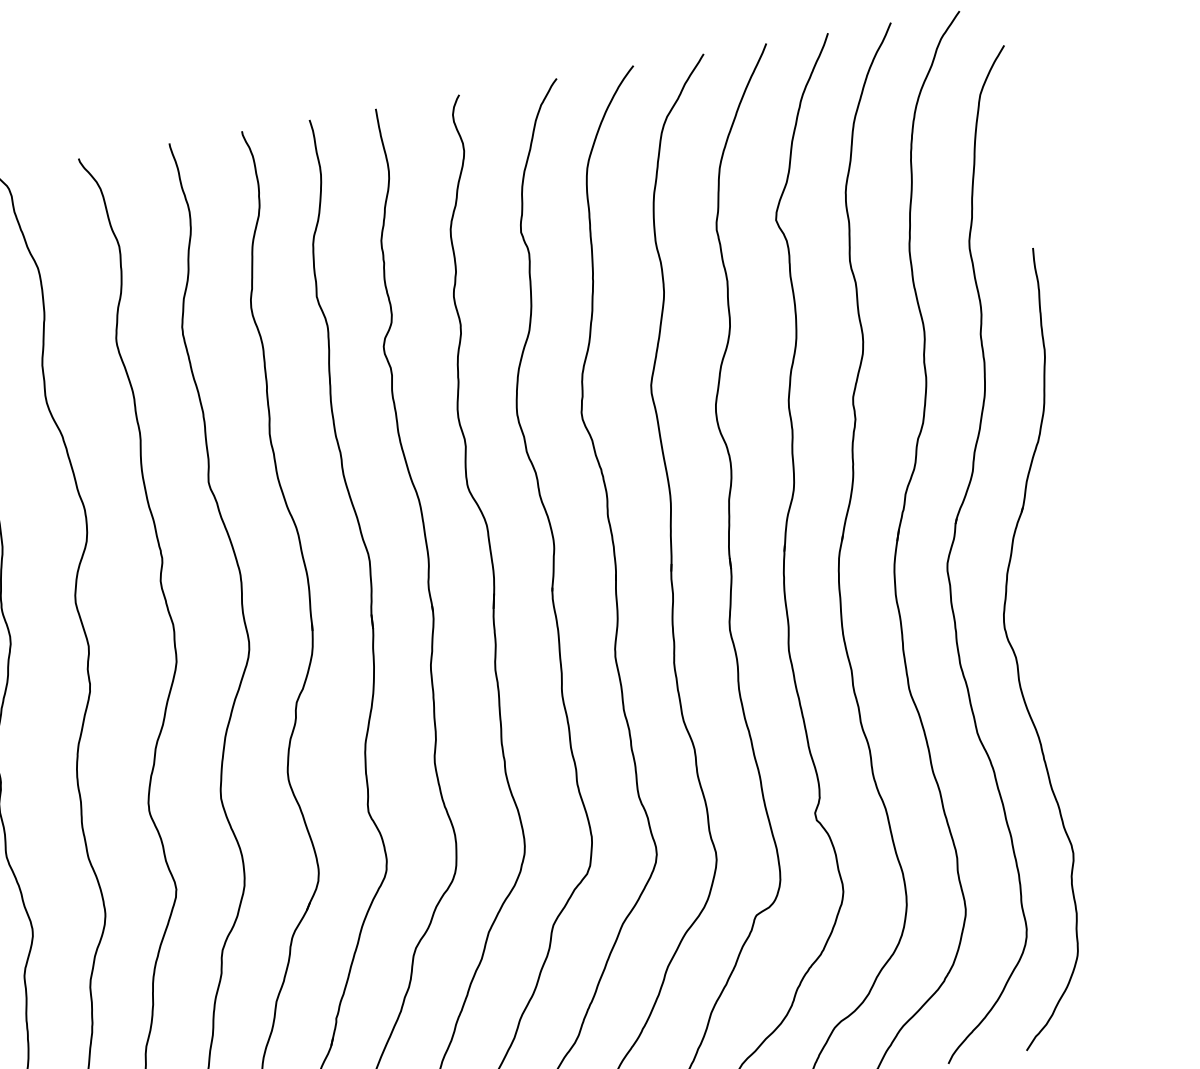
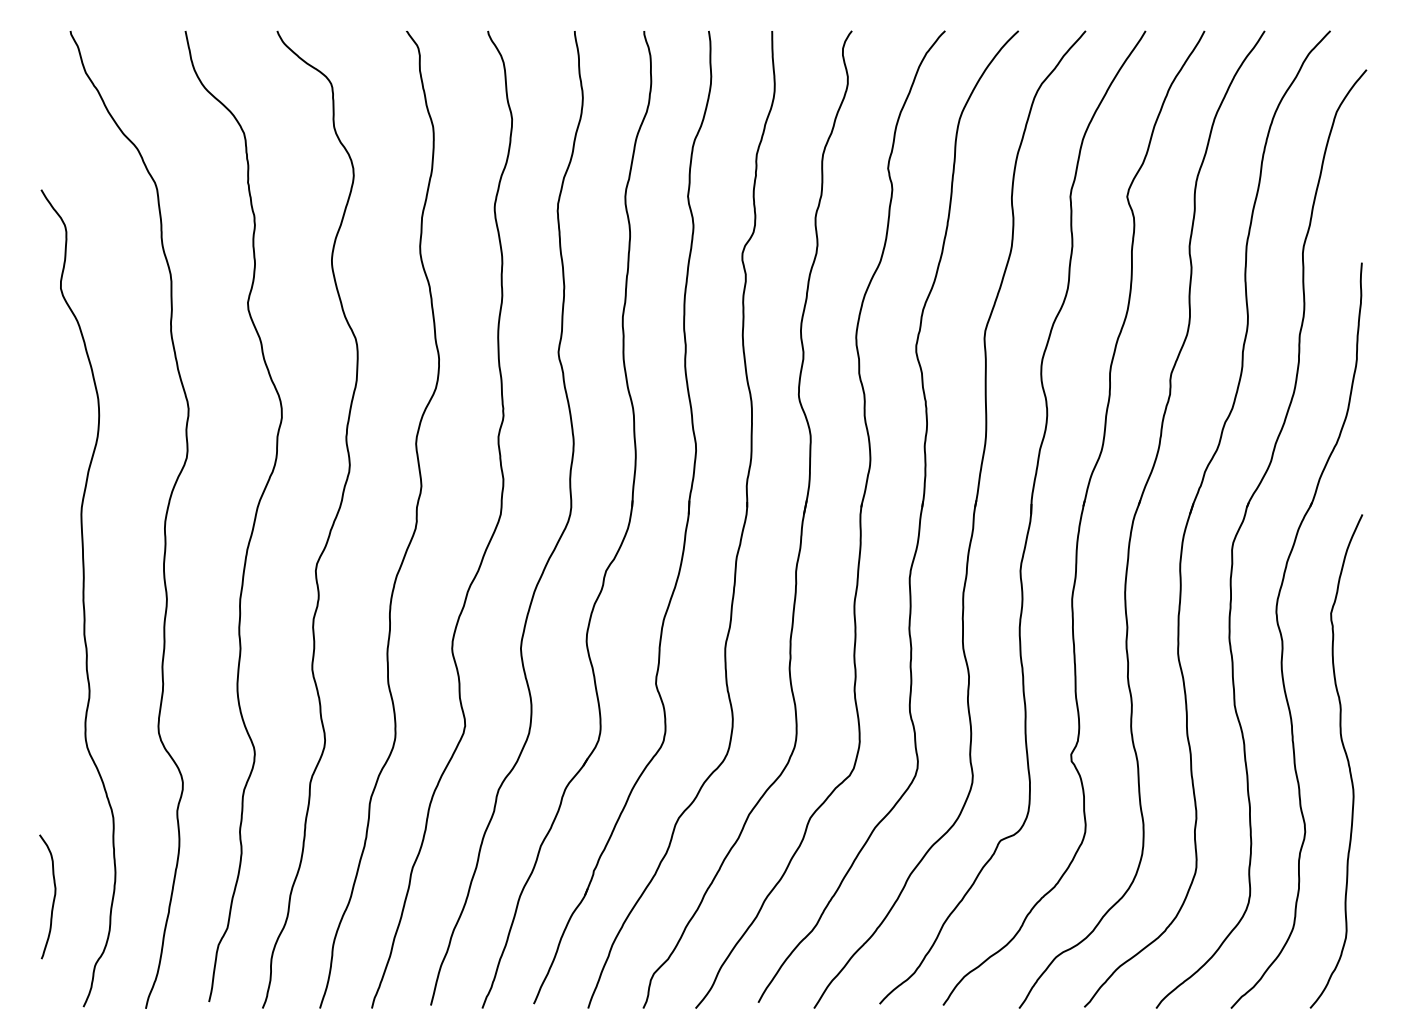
curve: (1103, 770) -> (1346, 759), added

